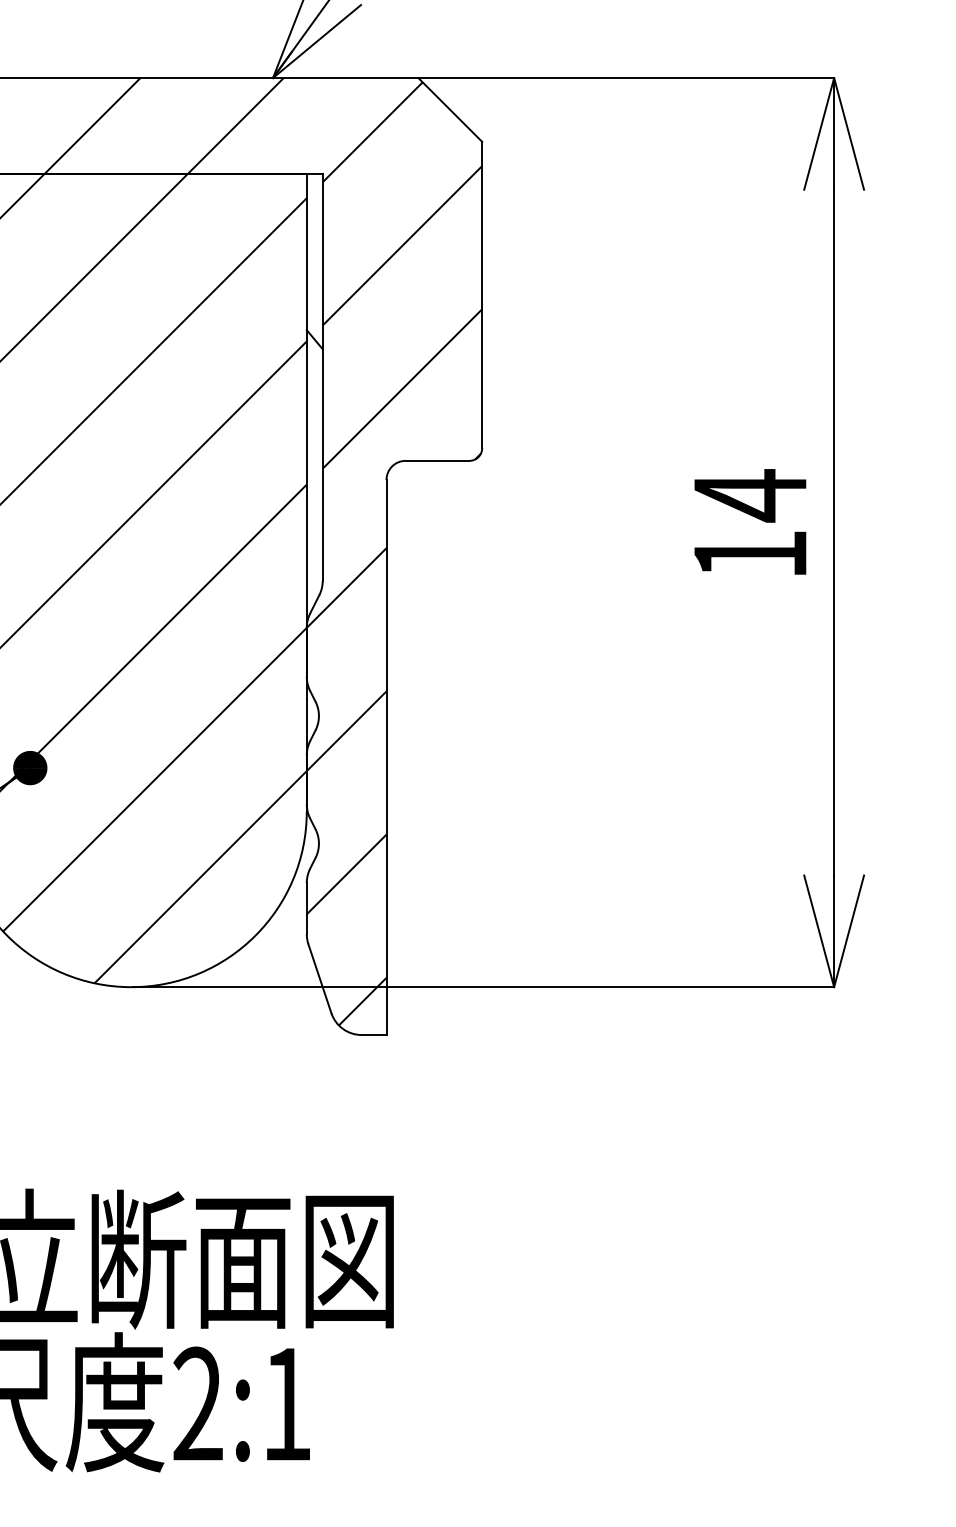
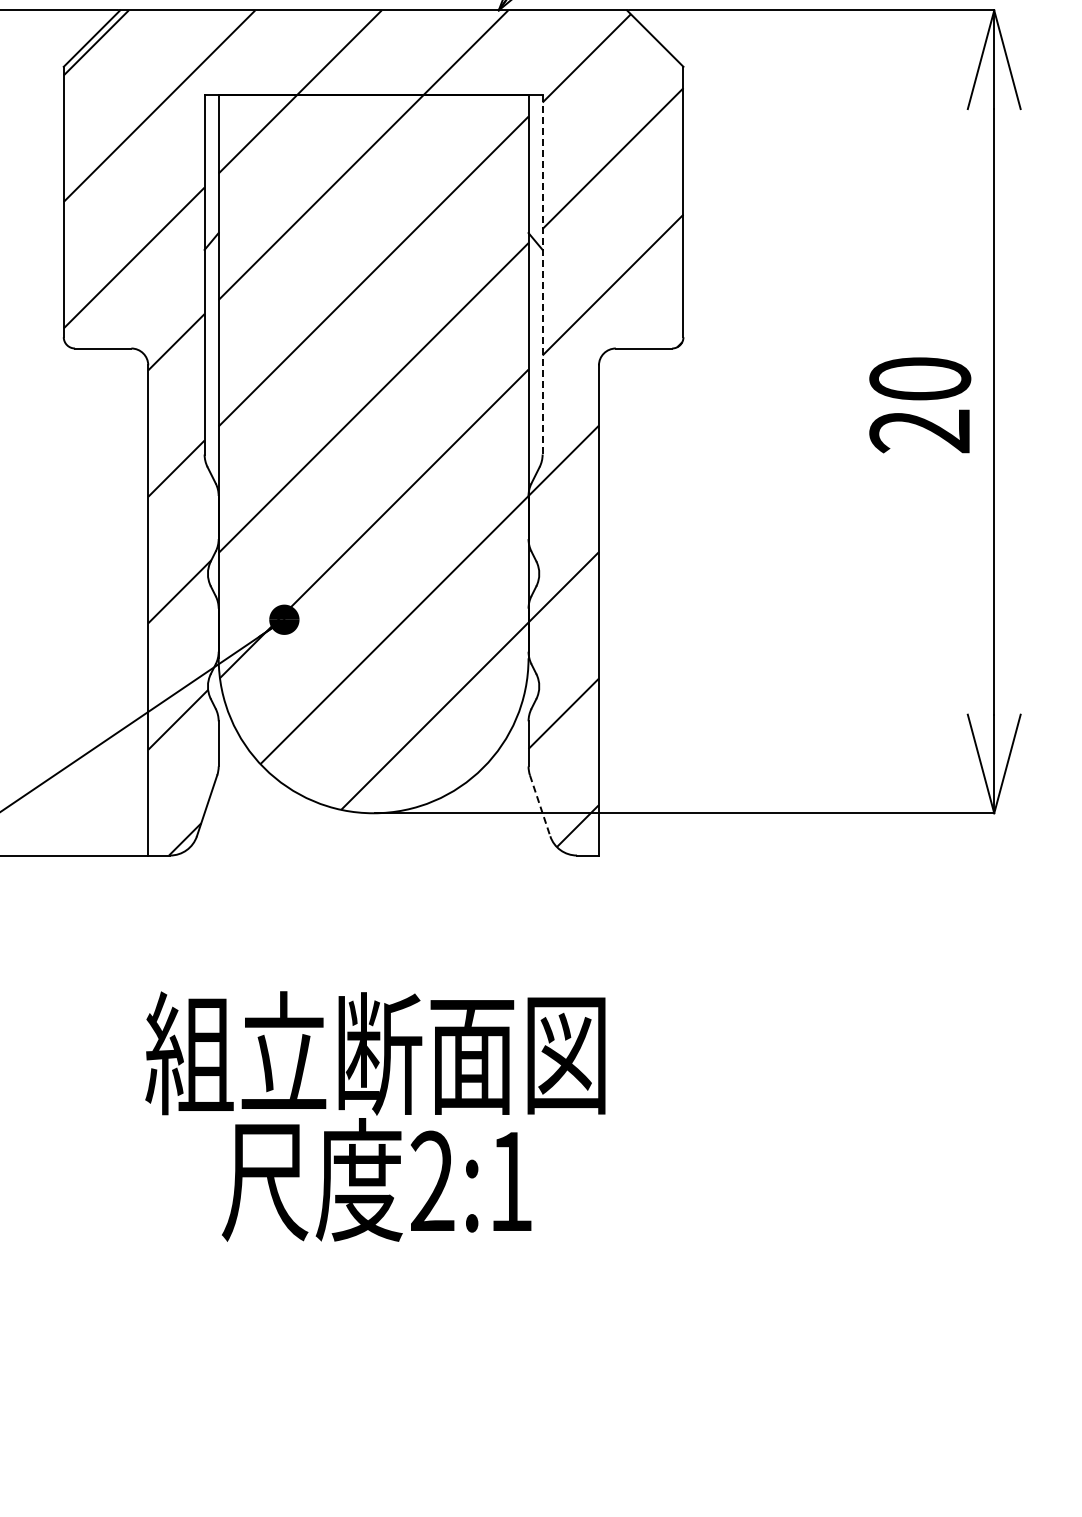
line: (322, 377) -> (542, 274), solid -> dashed
text: (750, 524) -> (920, 404), 14 -> 20
line: (320, 979) -> (540, 806), solid -> dashed

